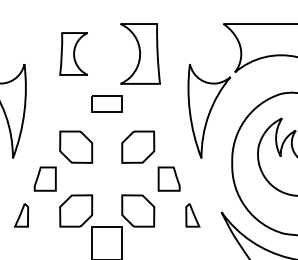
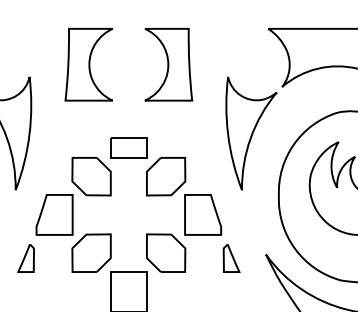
part: (73, 53) -> (88, 64), size x1.43
part: (106, 103) -> (128, 147), moved
part: (45, 178) -> (54, 214), size x1.43
part: (169, 178) -> (203, 214), size x1.43

